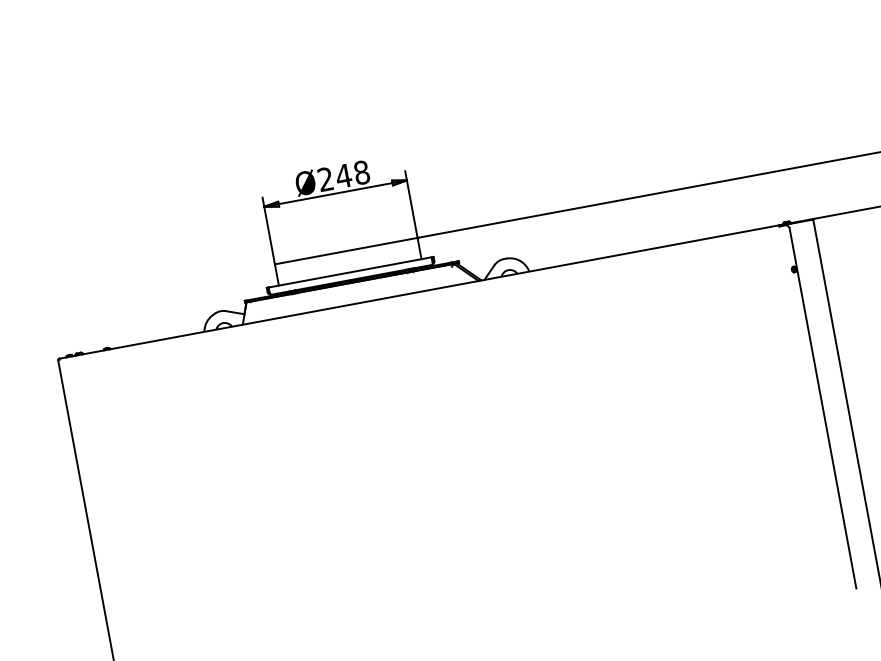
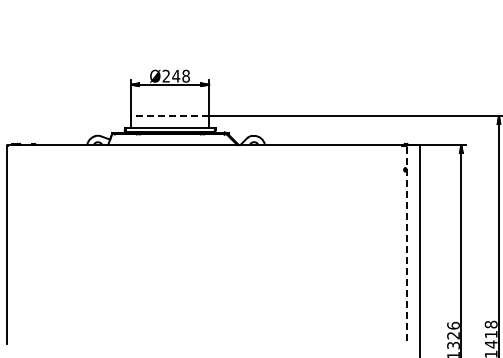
line: (345, 251) -> (169, 116), solid -> dashed
line: (821, 407) -> (406, 245), solid -> dashed

